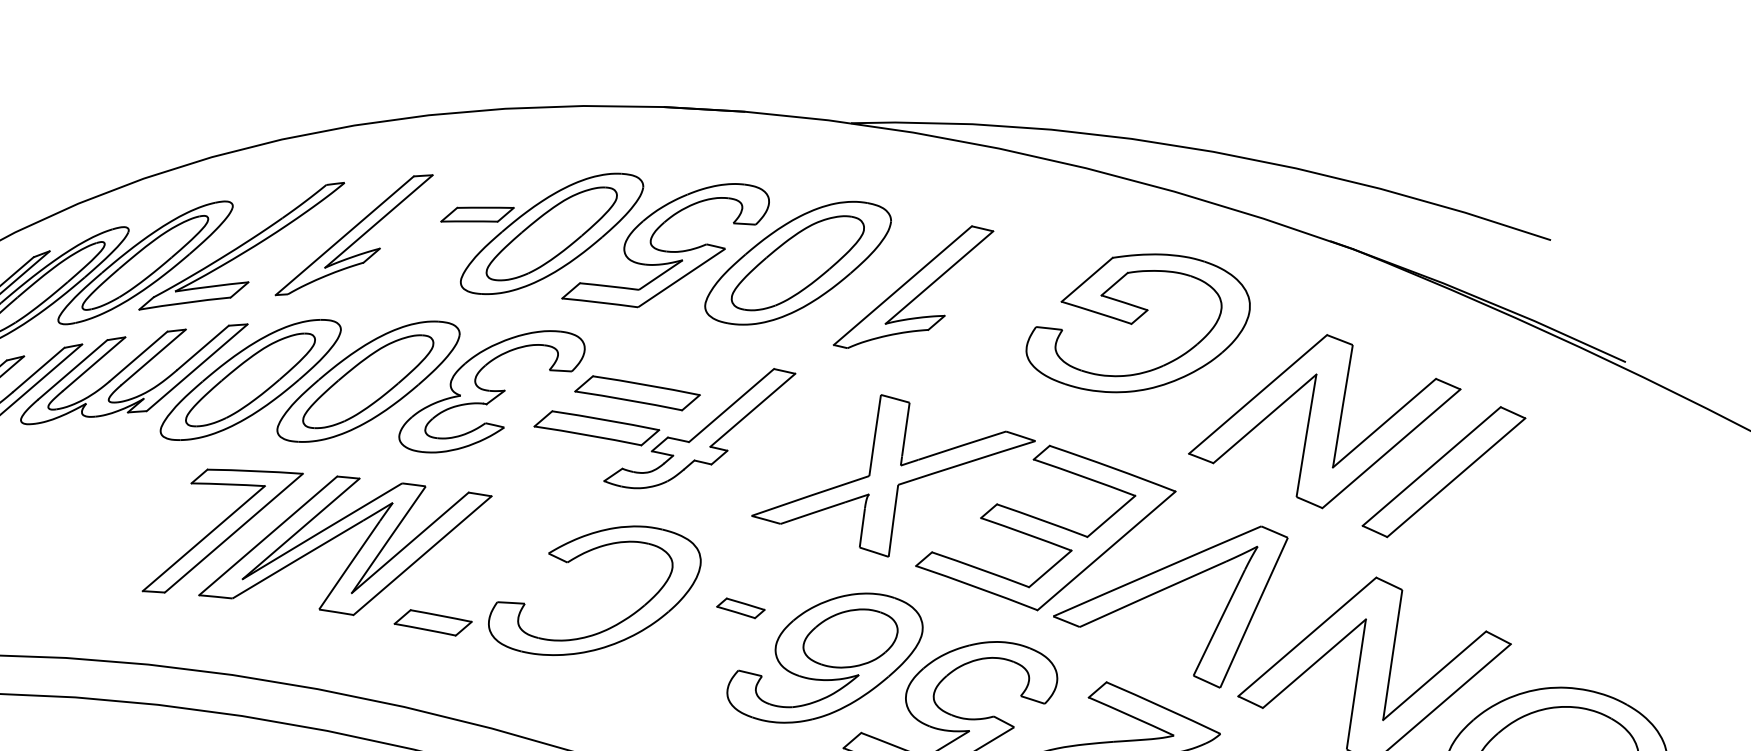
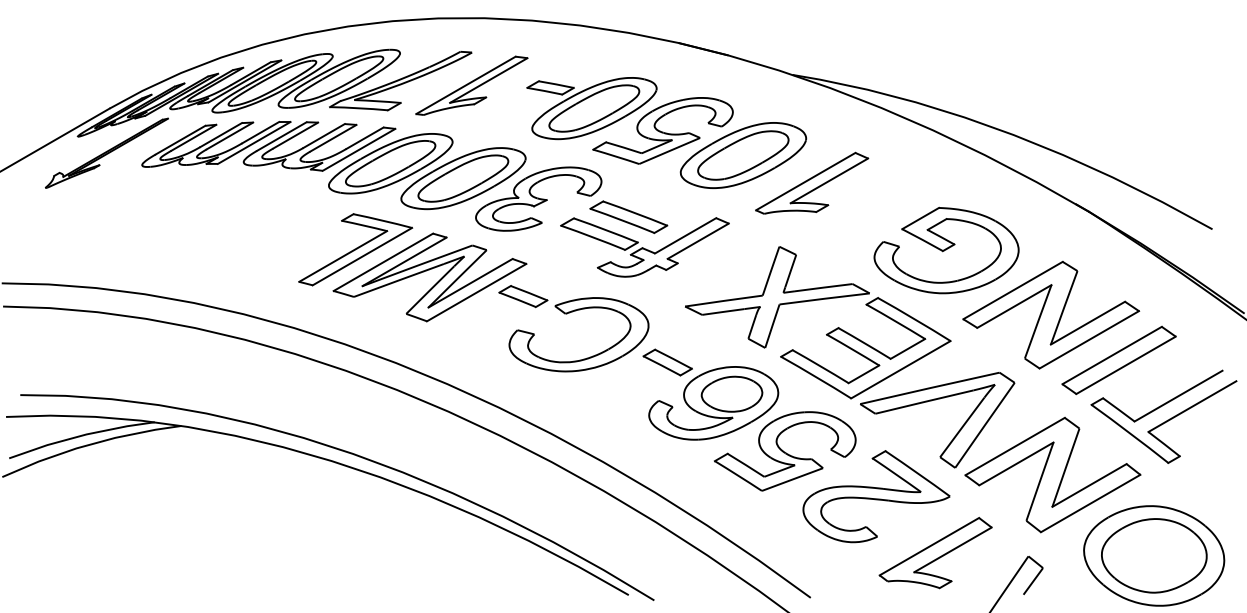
part: (1136, 321) -> (946, 250), moved
part: (1529, 546) -> (1163, 416), added
part: (740, 608) -> (667, 362), size x1.67
part: (433, 622) -> (523, 296), moved

